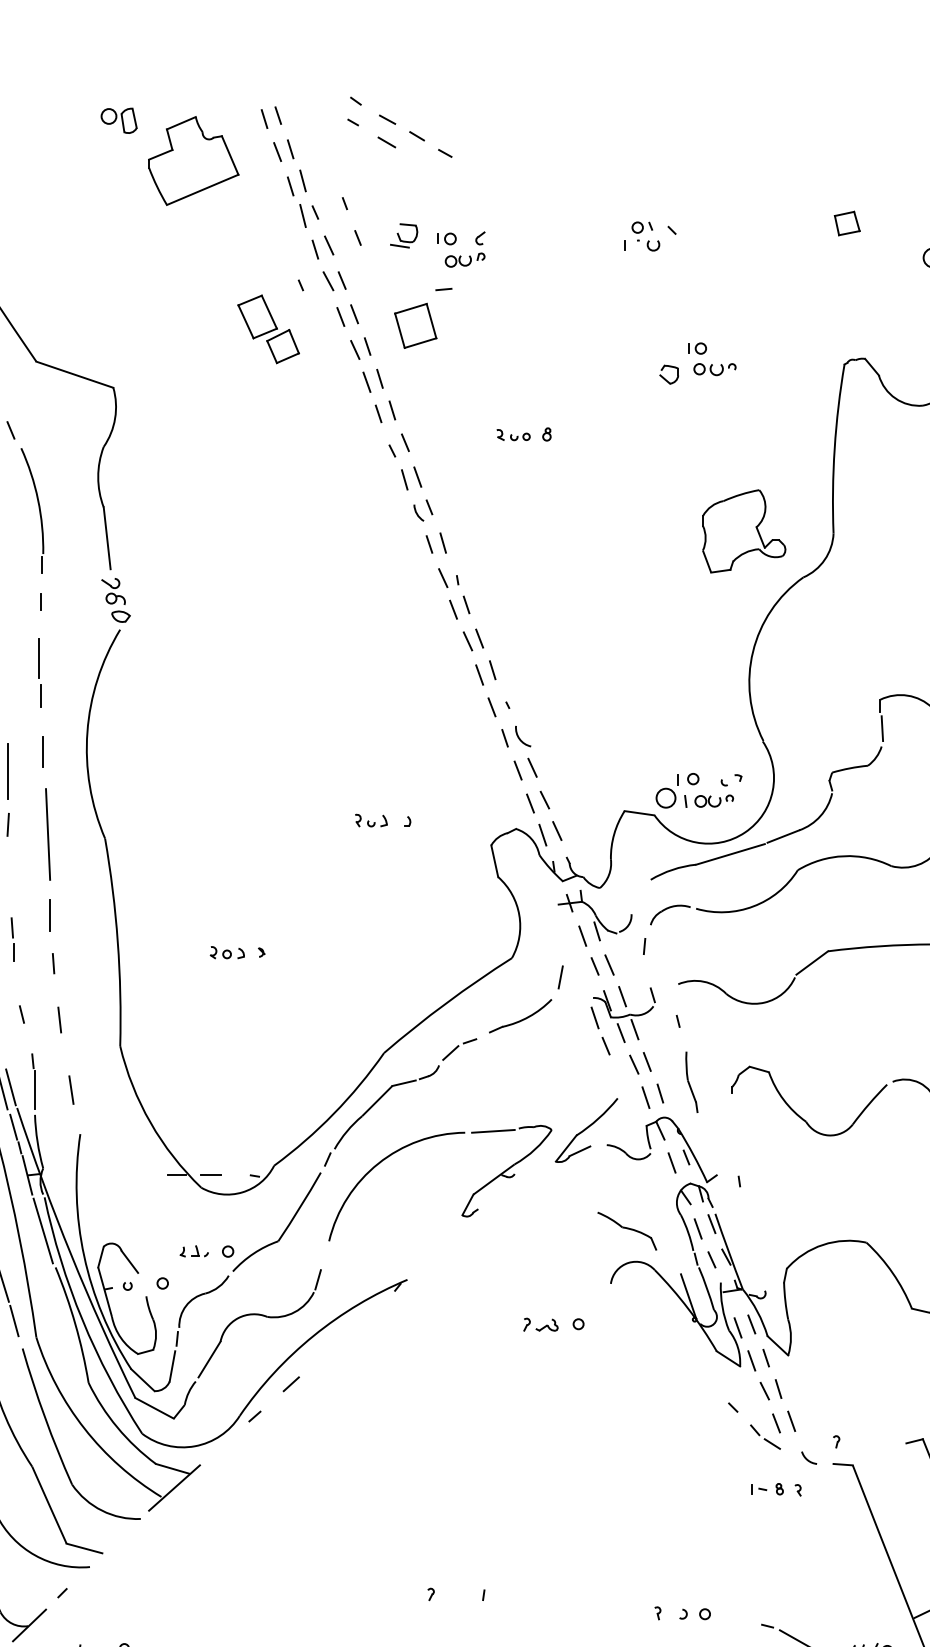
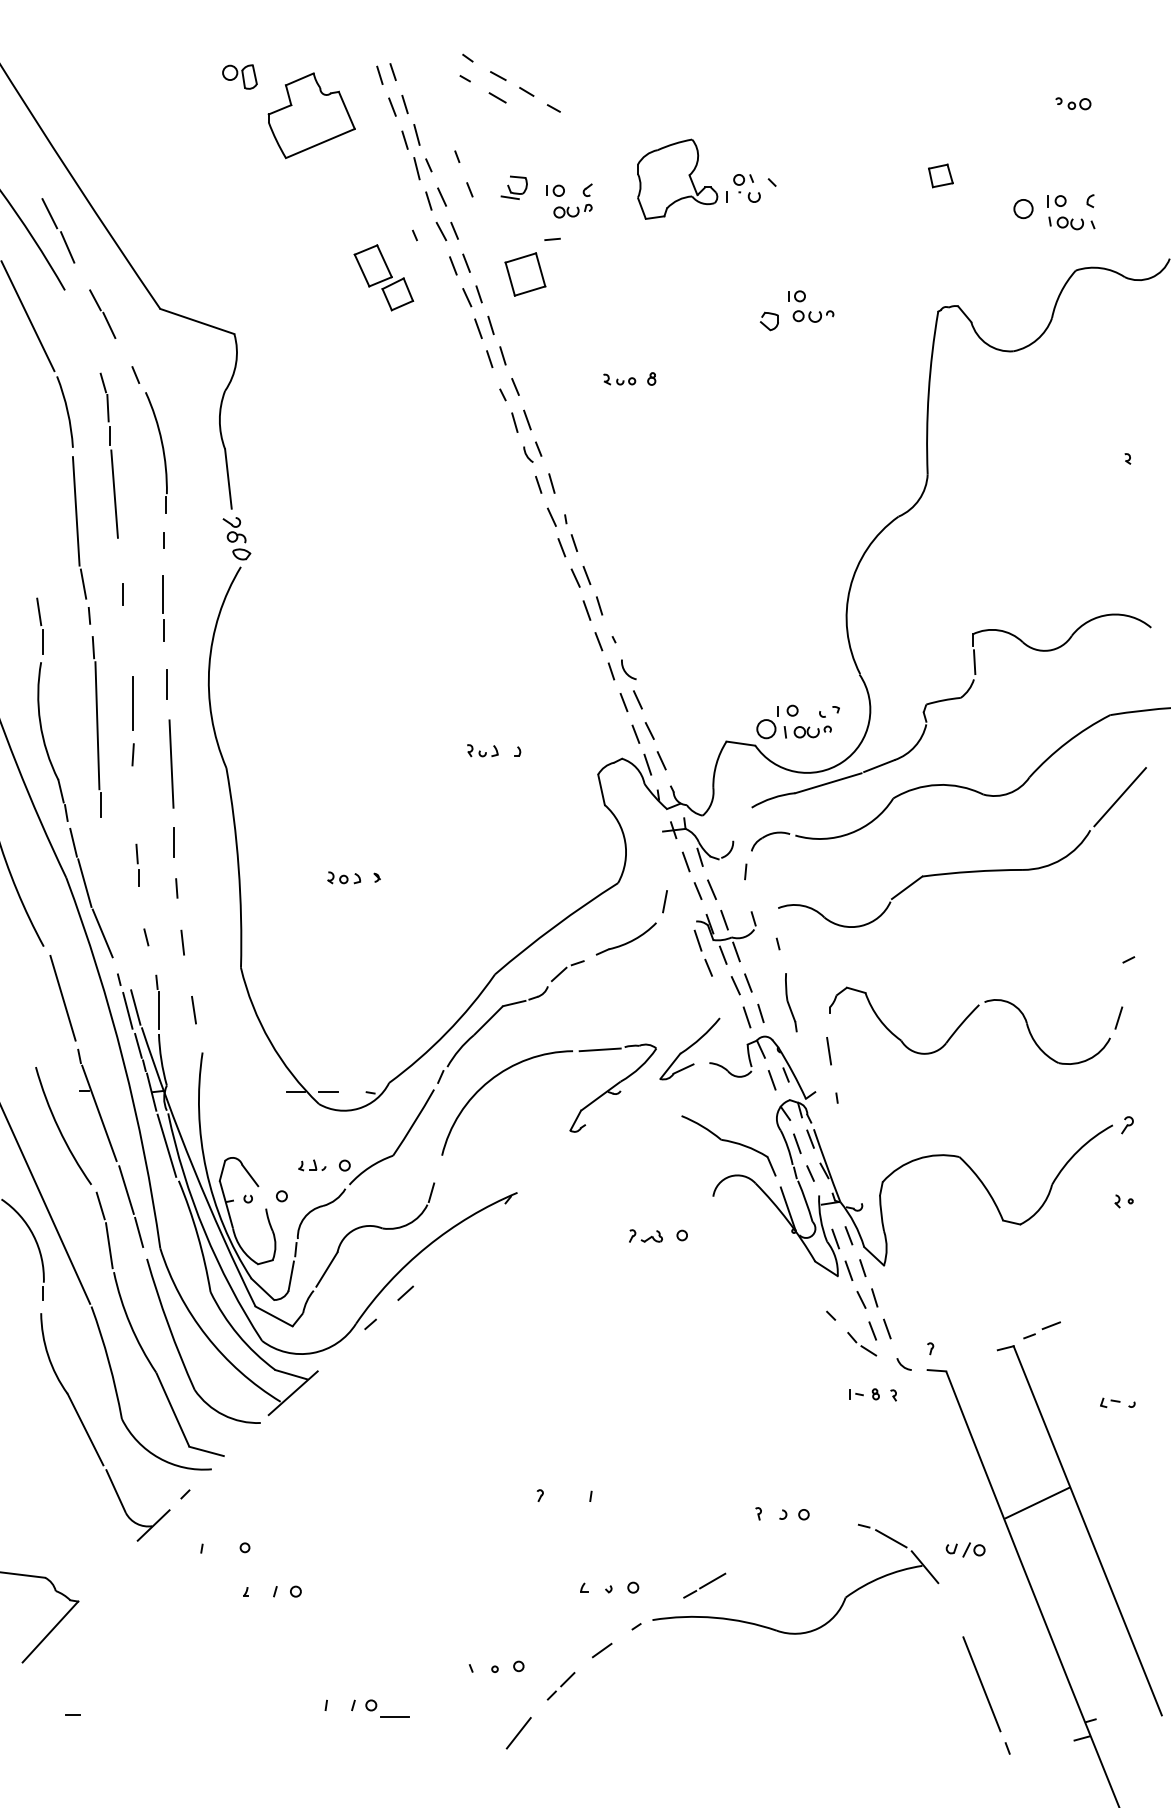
part: (744, 530) -> (677, 178), moved
line: (731, 1132) -> (829, 1050), added
part: (626, 1230) -> (728, 1145), size x1.67

